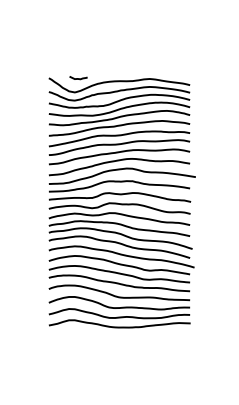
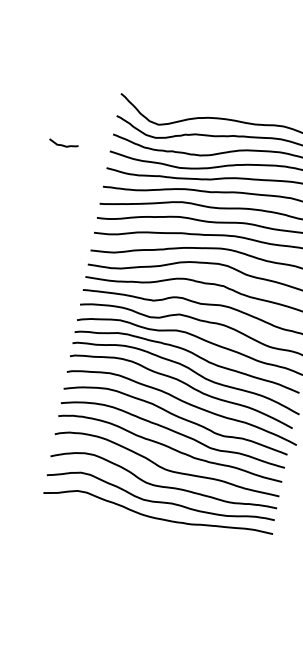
curve: (78, 78) -> (63, 144), moved

